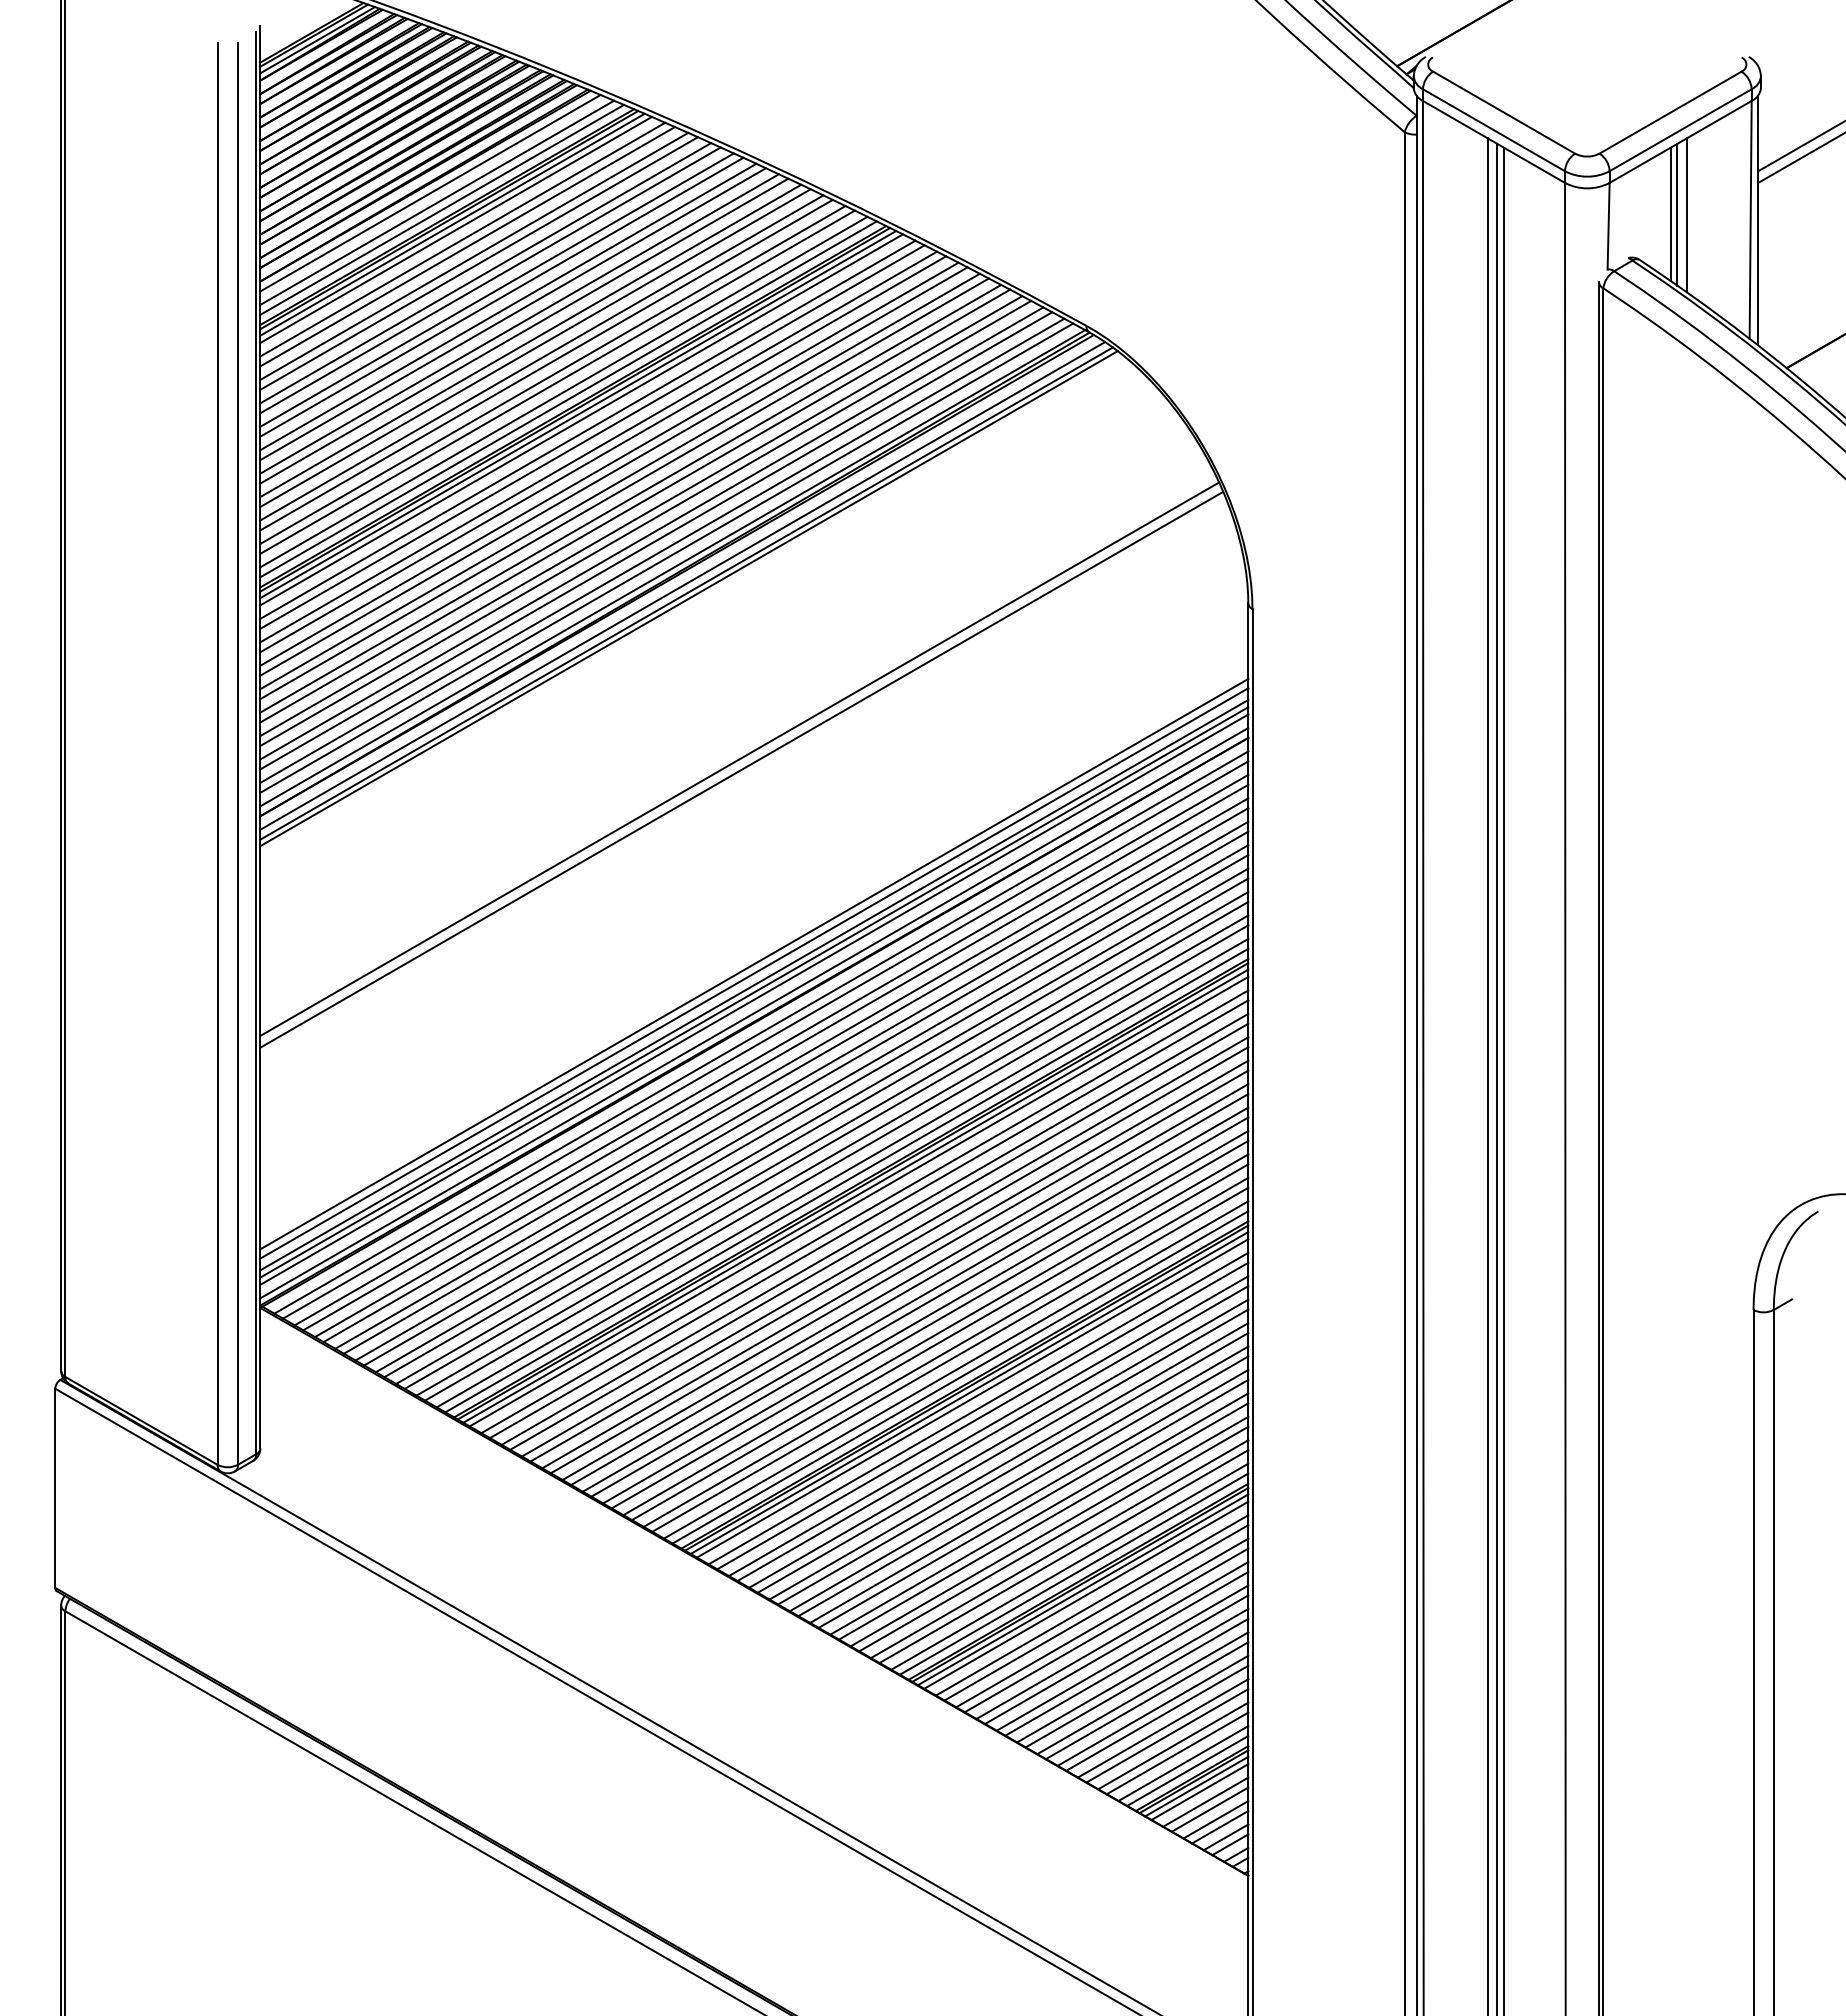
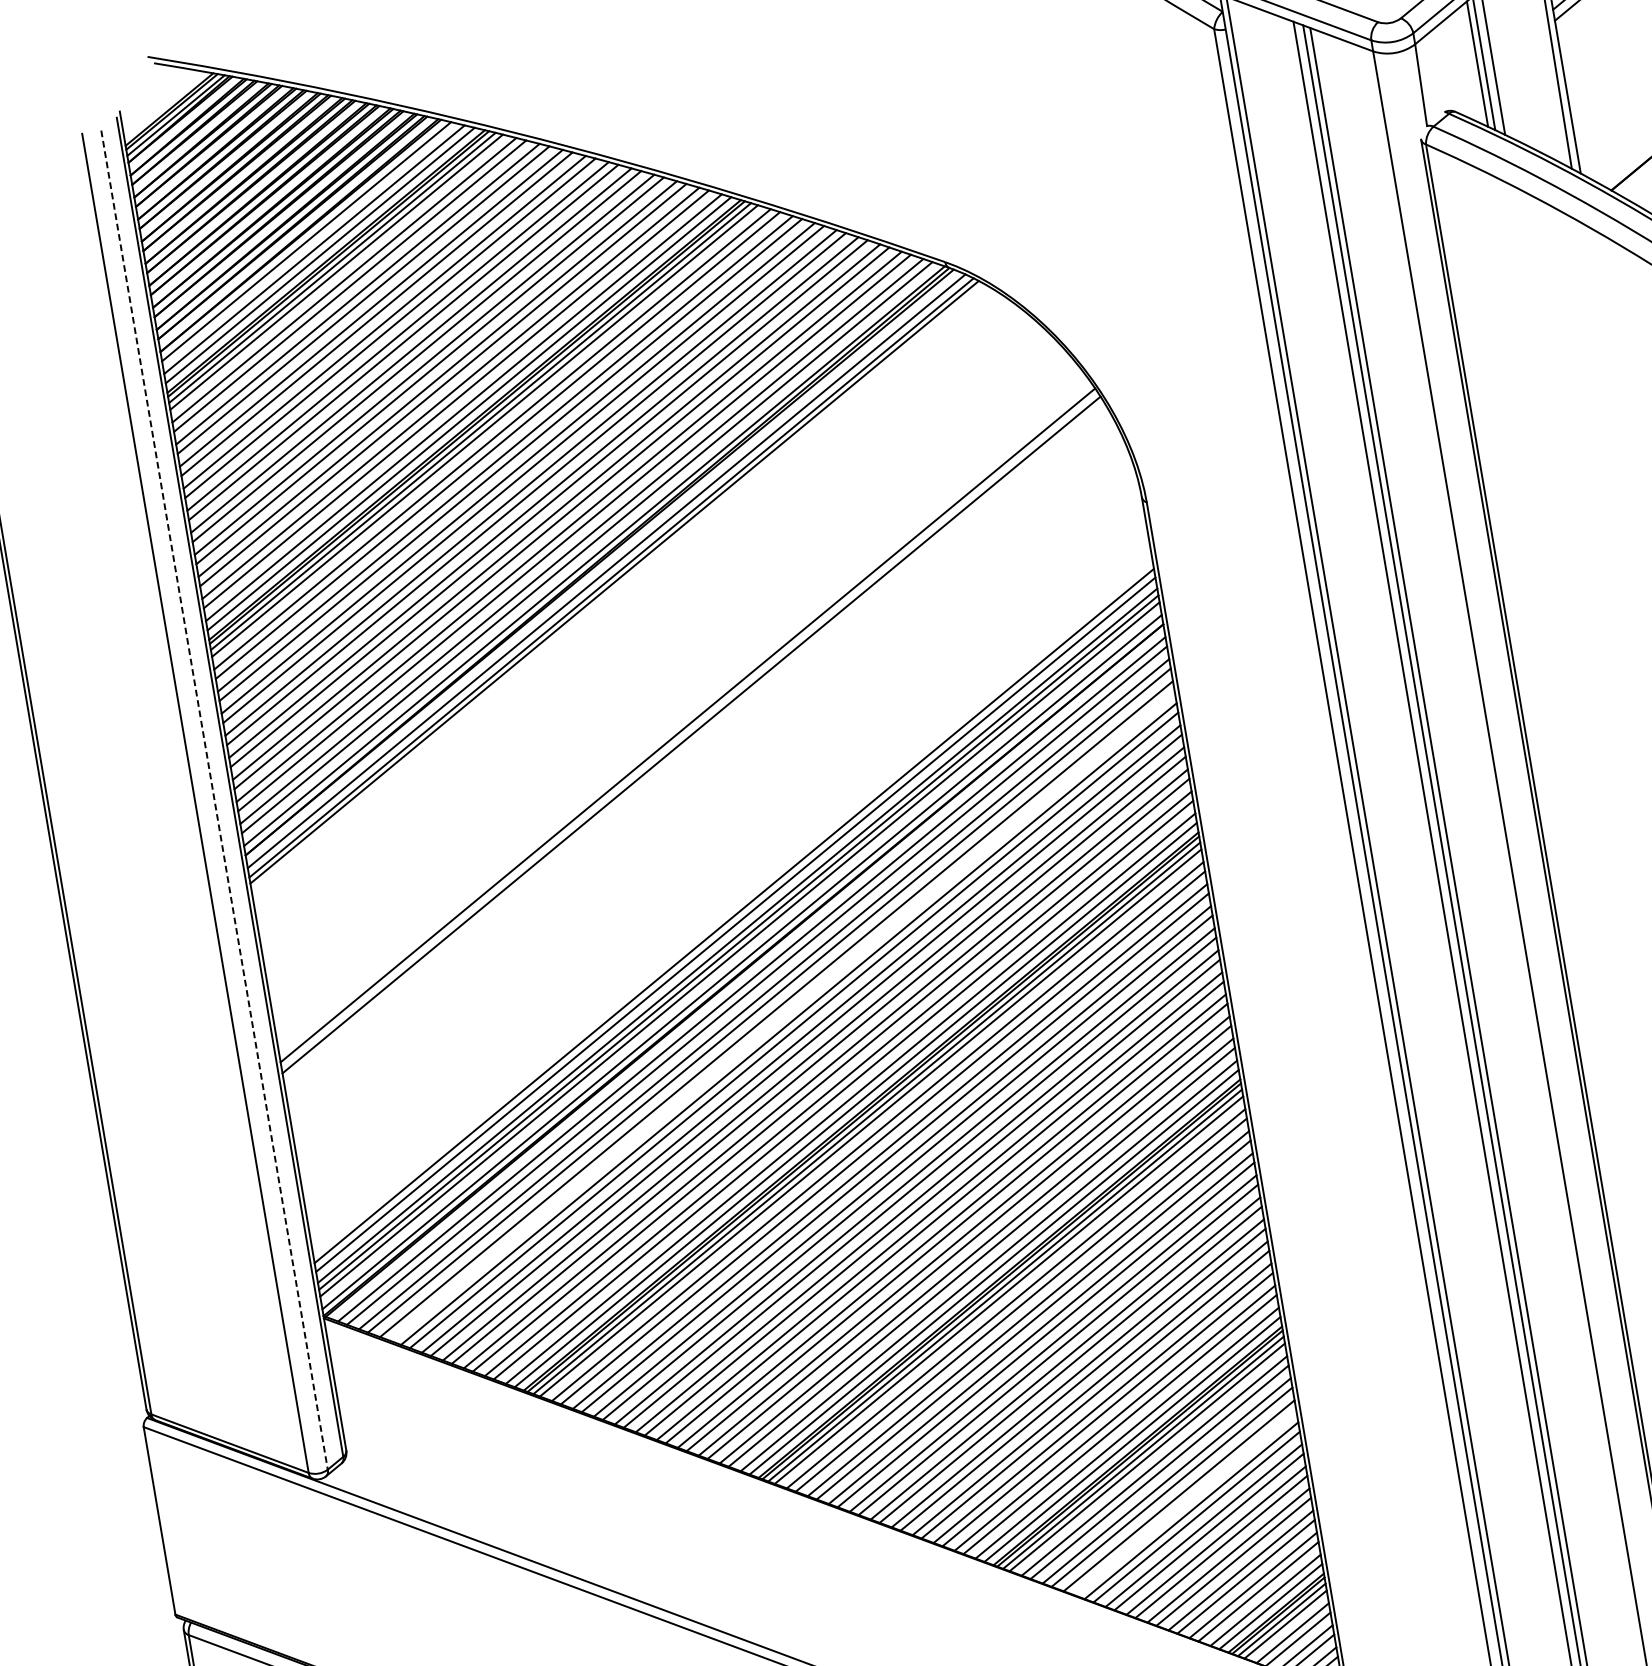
line: (237, 754) -> (214, 800), solid -> dashed
line: (785, 1075) -> (781, 1015), removed
line: (1116, 1647) -> (1184, 1501), removed

